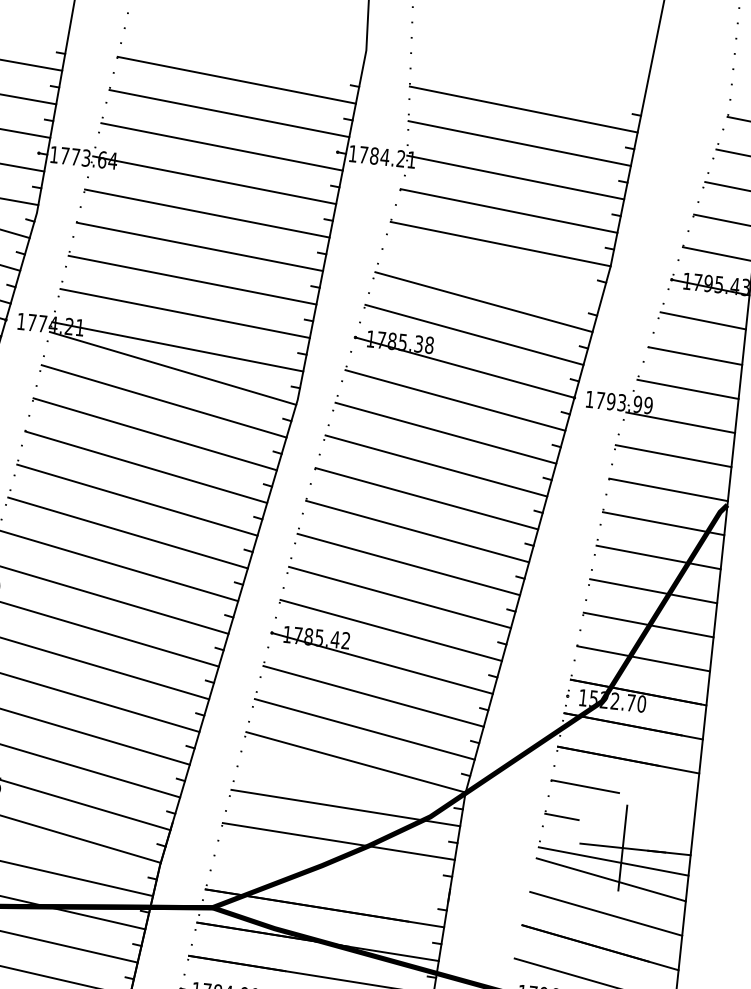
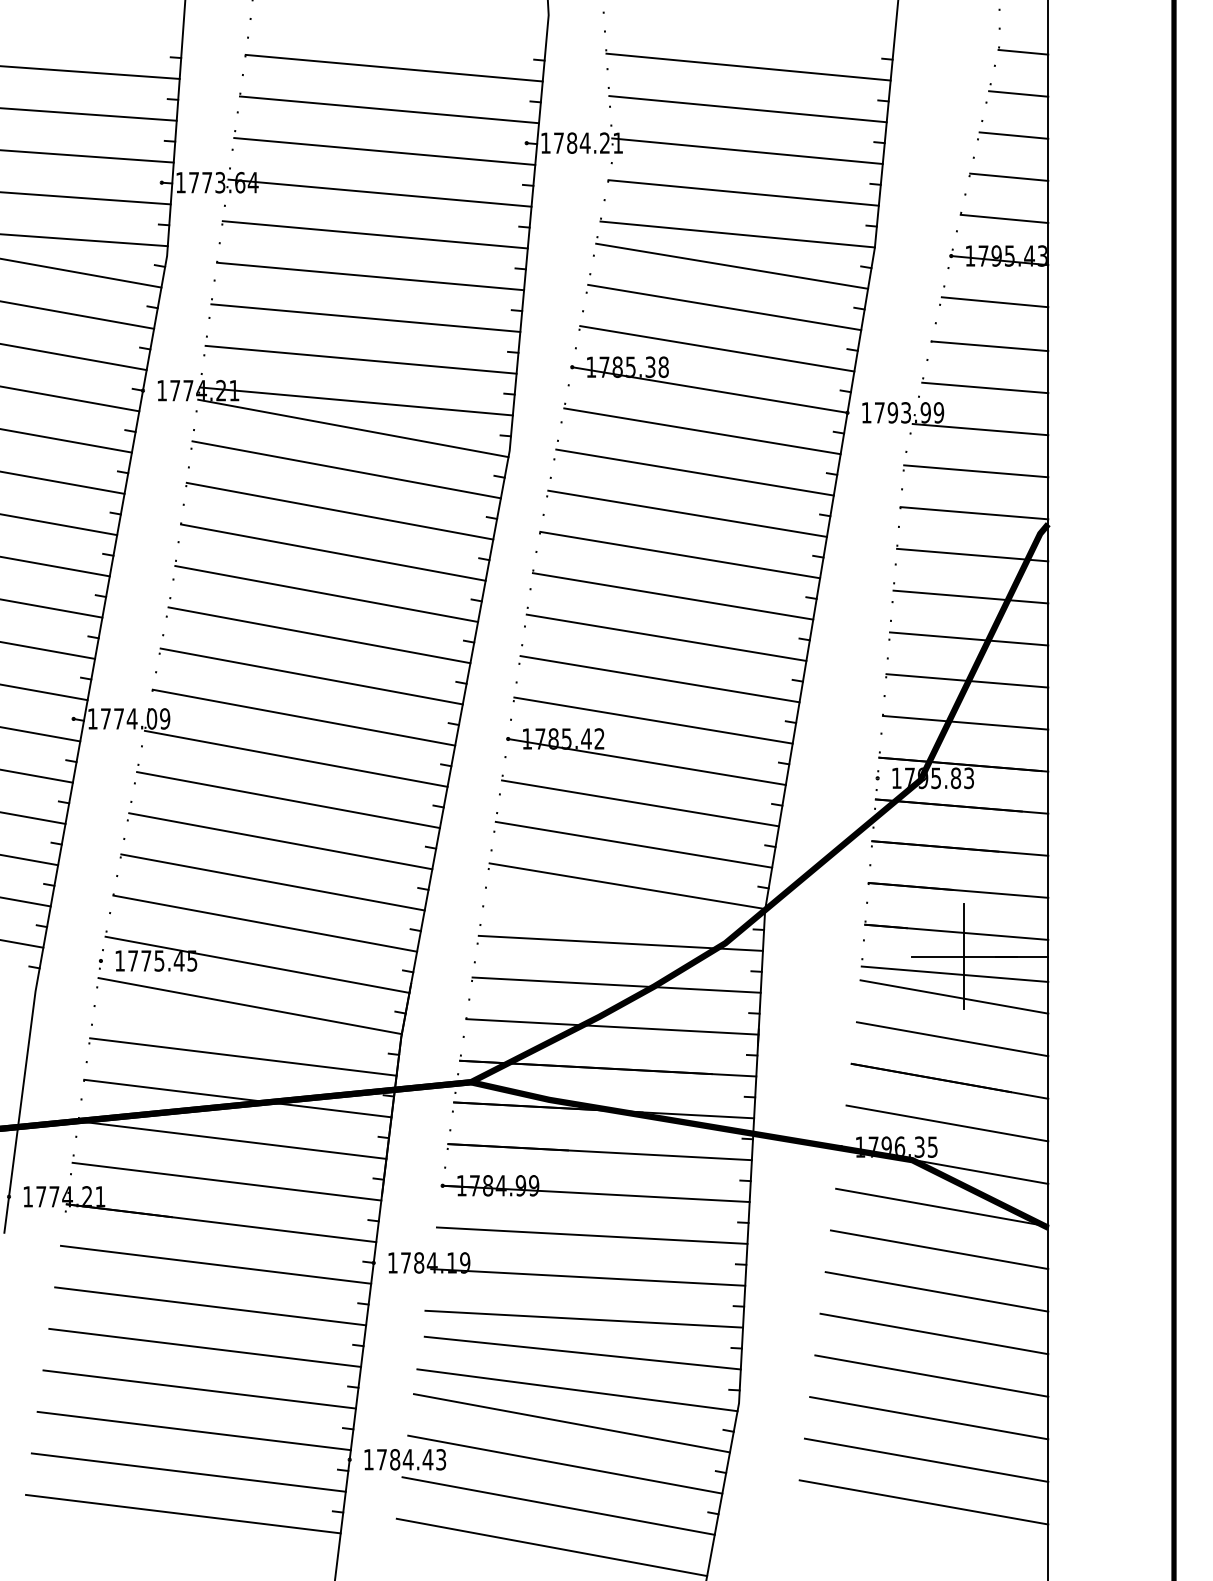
line: (493, 268) -> (732, 265), added
text: (617, 701) -> (939, 778), 1522.70 -> 1795.83
line: (623, 793) -> (958, 890), added
line: (618, 826) -> (956, 931), added
line: (331, 874) -> (612, 1026), added

